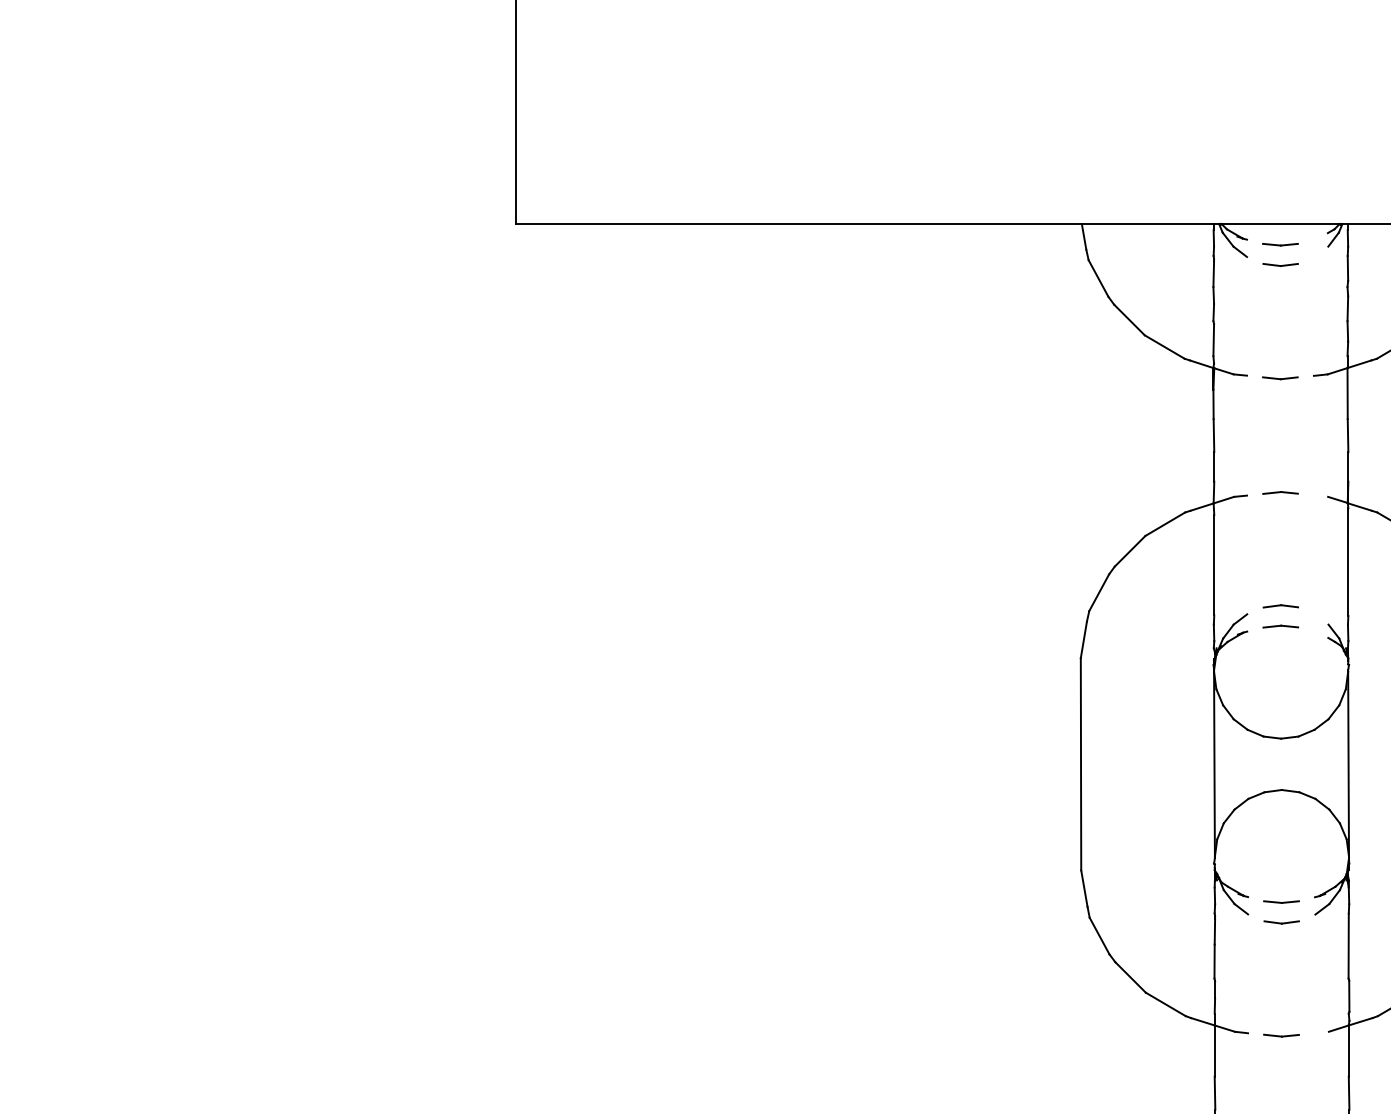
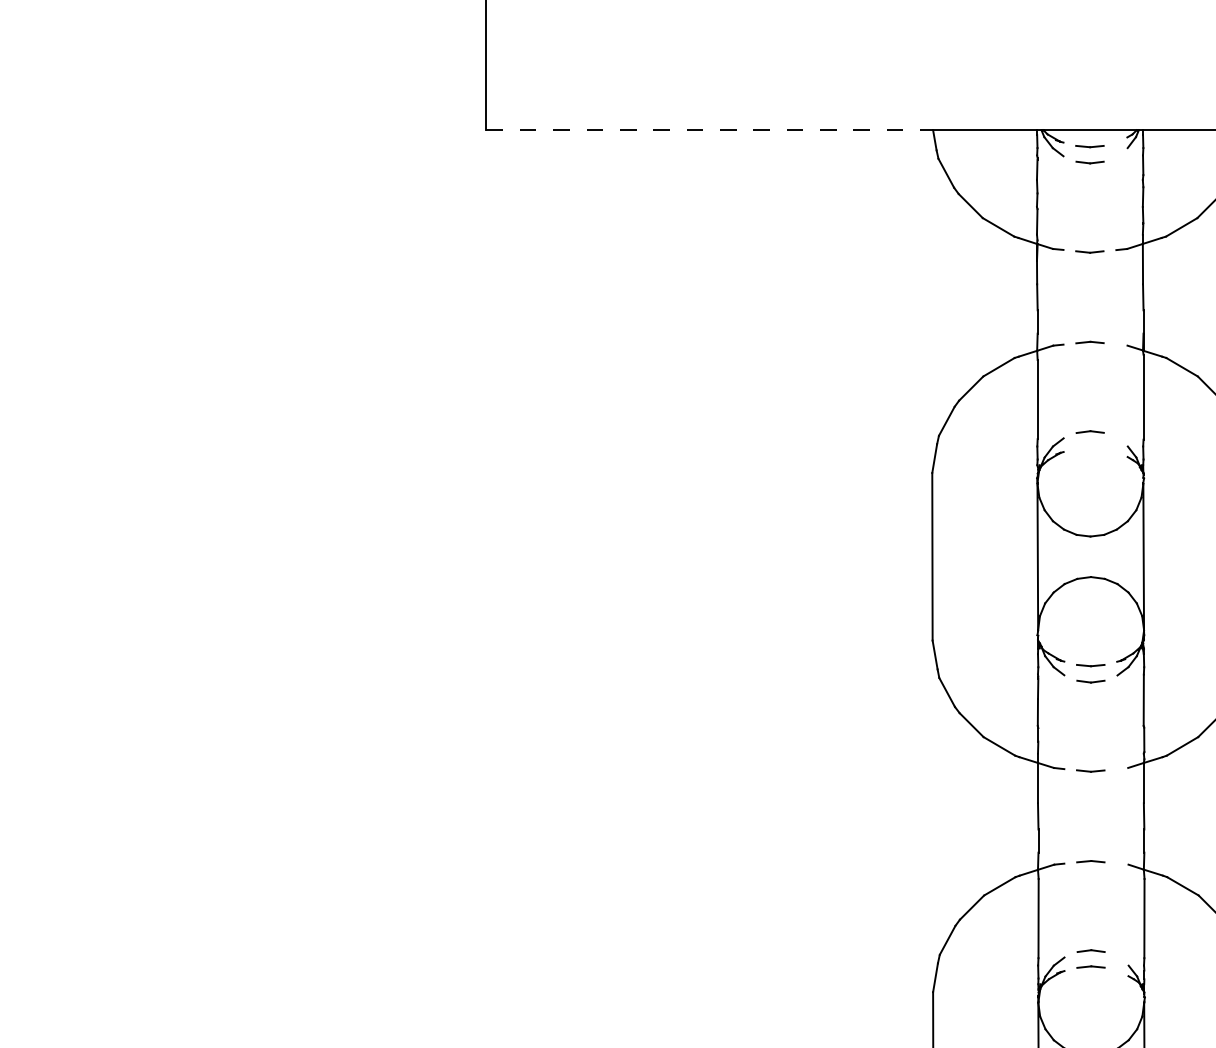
line: (799, 224) -> (710, 130), solid -> dashed
line: (1279, 625) -> (1089, 447), removed

